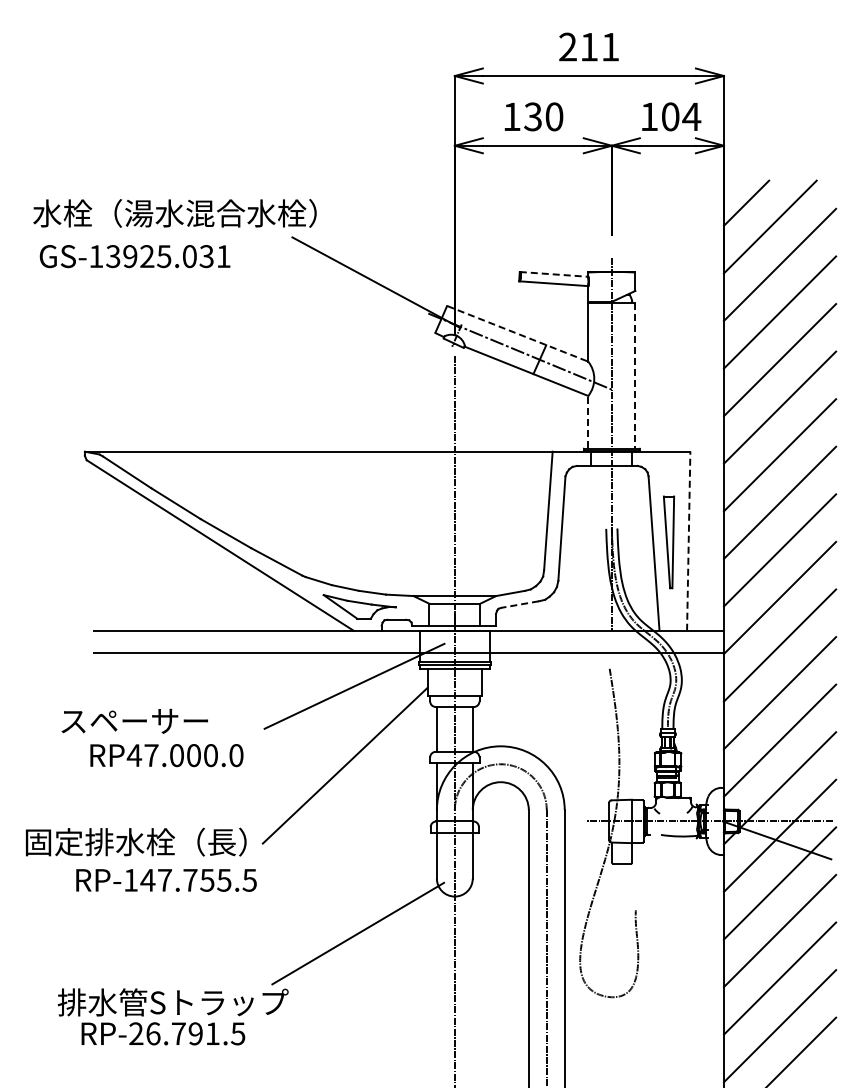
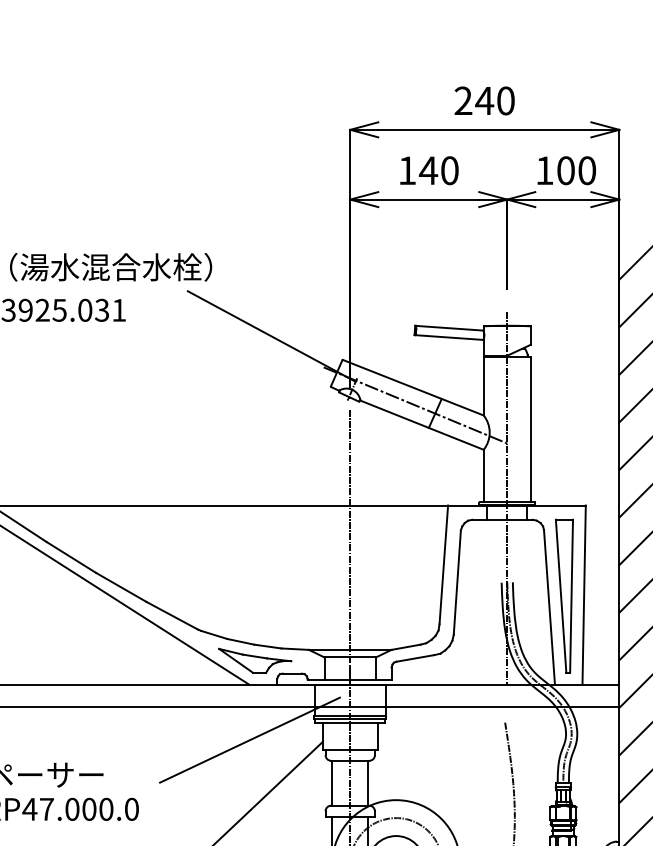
text: (599, 46) -> (494, 100), 211 -> 240
text: (532, 116) -> (427, 170), 130 -> 140
text: (691, 116) -> (586, 170), 104 -> 100
line: (554, 274) -> (449, 328), dashed -> solid
line: (517, 333) -> (412, 387), dashed -> solid
line: (635, 375) -> (530, 429), dashed -> solid
line: (588, 421) -> (483, 475), dashed -> solid
line: (688, 541) -> (583, 595), dashed -> solid
part: (668, 542) -> (563, 596), size x1.67
line: (519, 604) -> (414, 658), dashed -> solid

